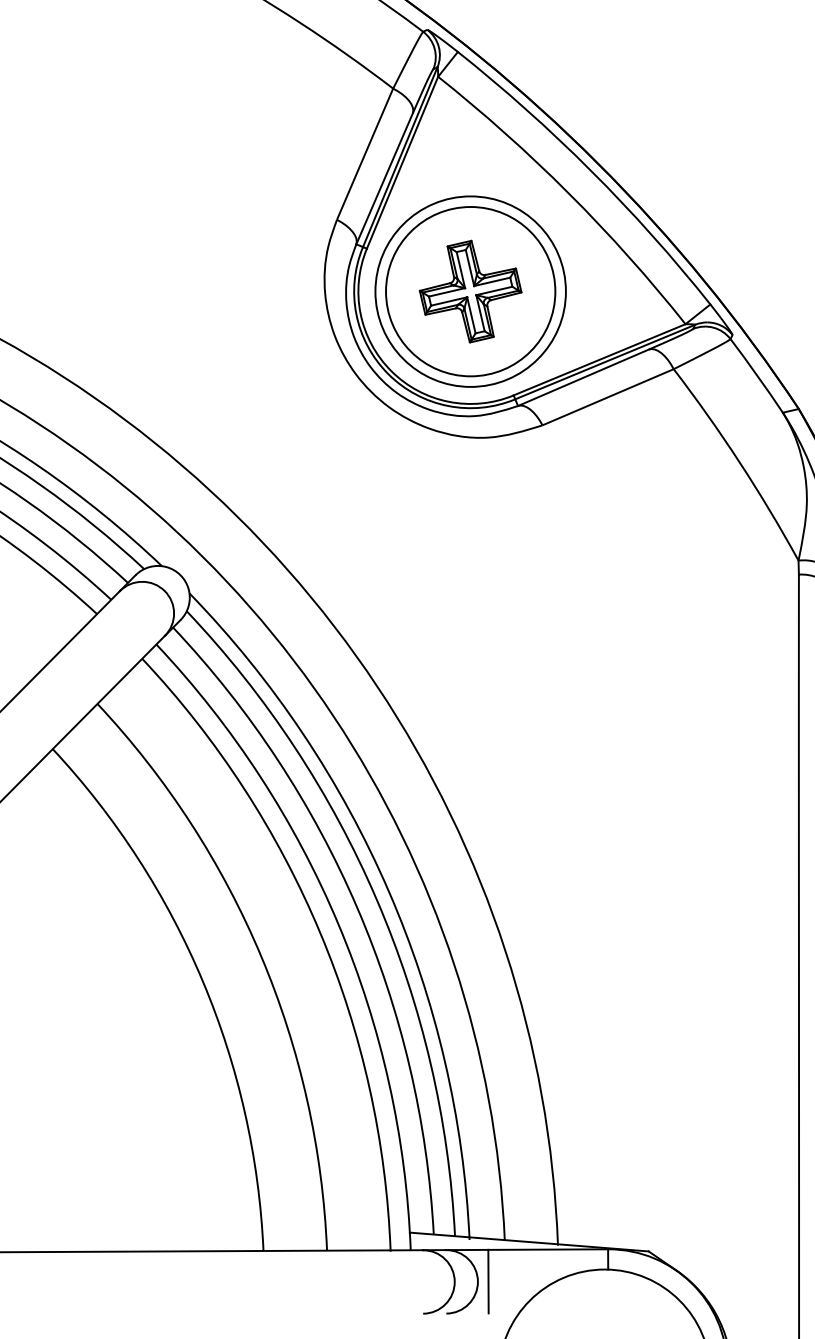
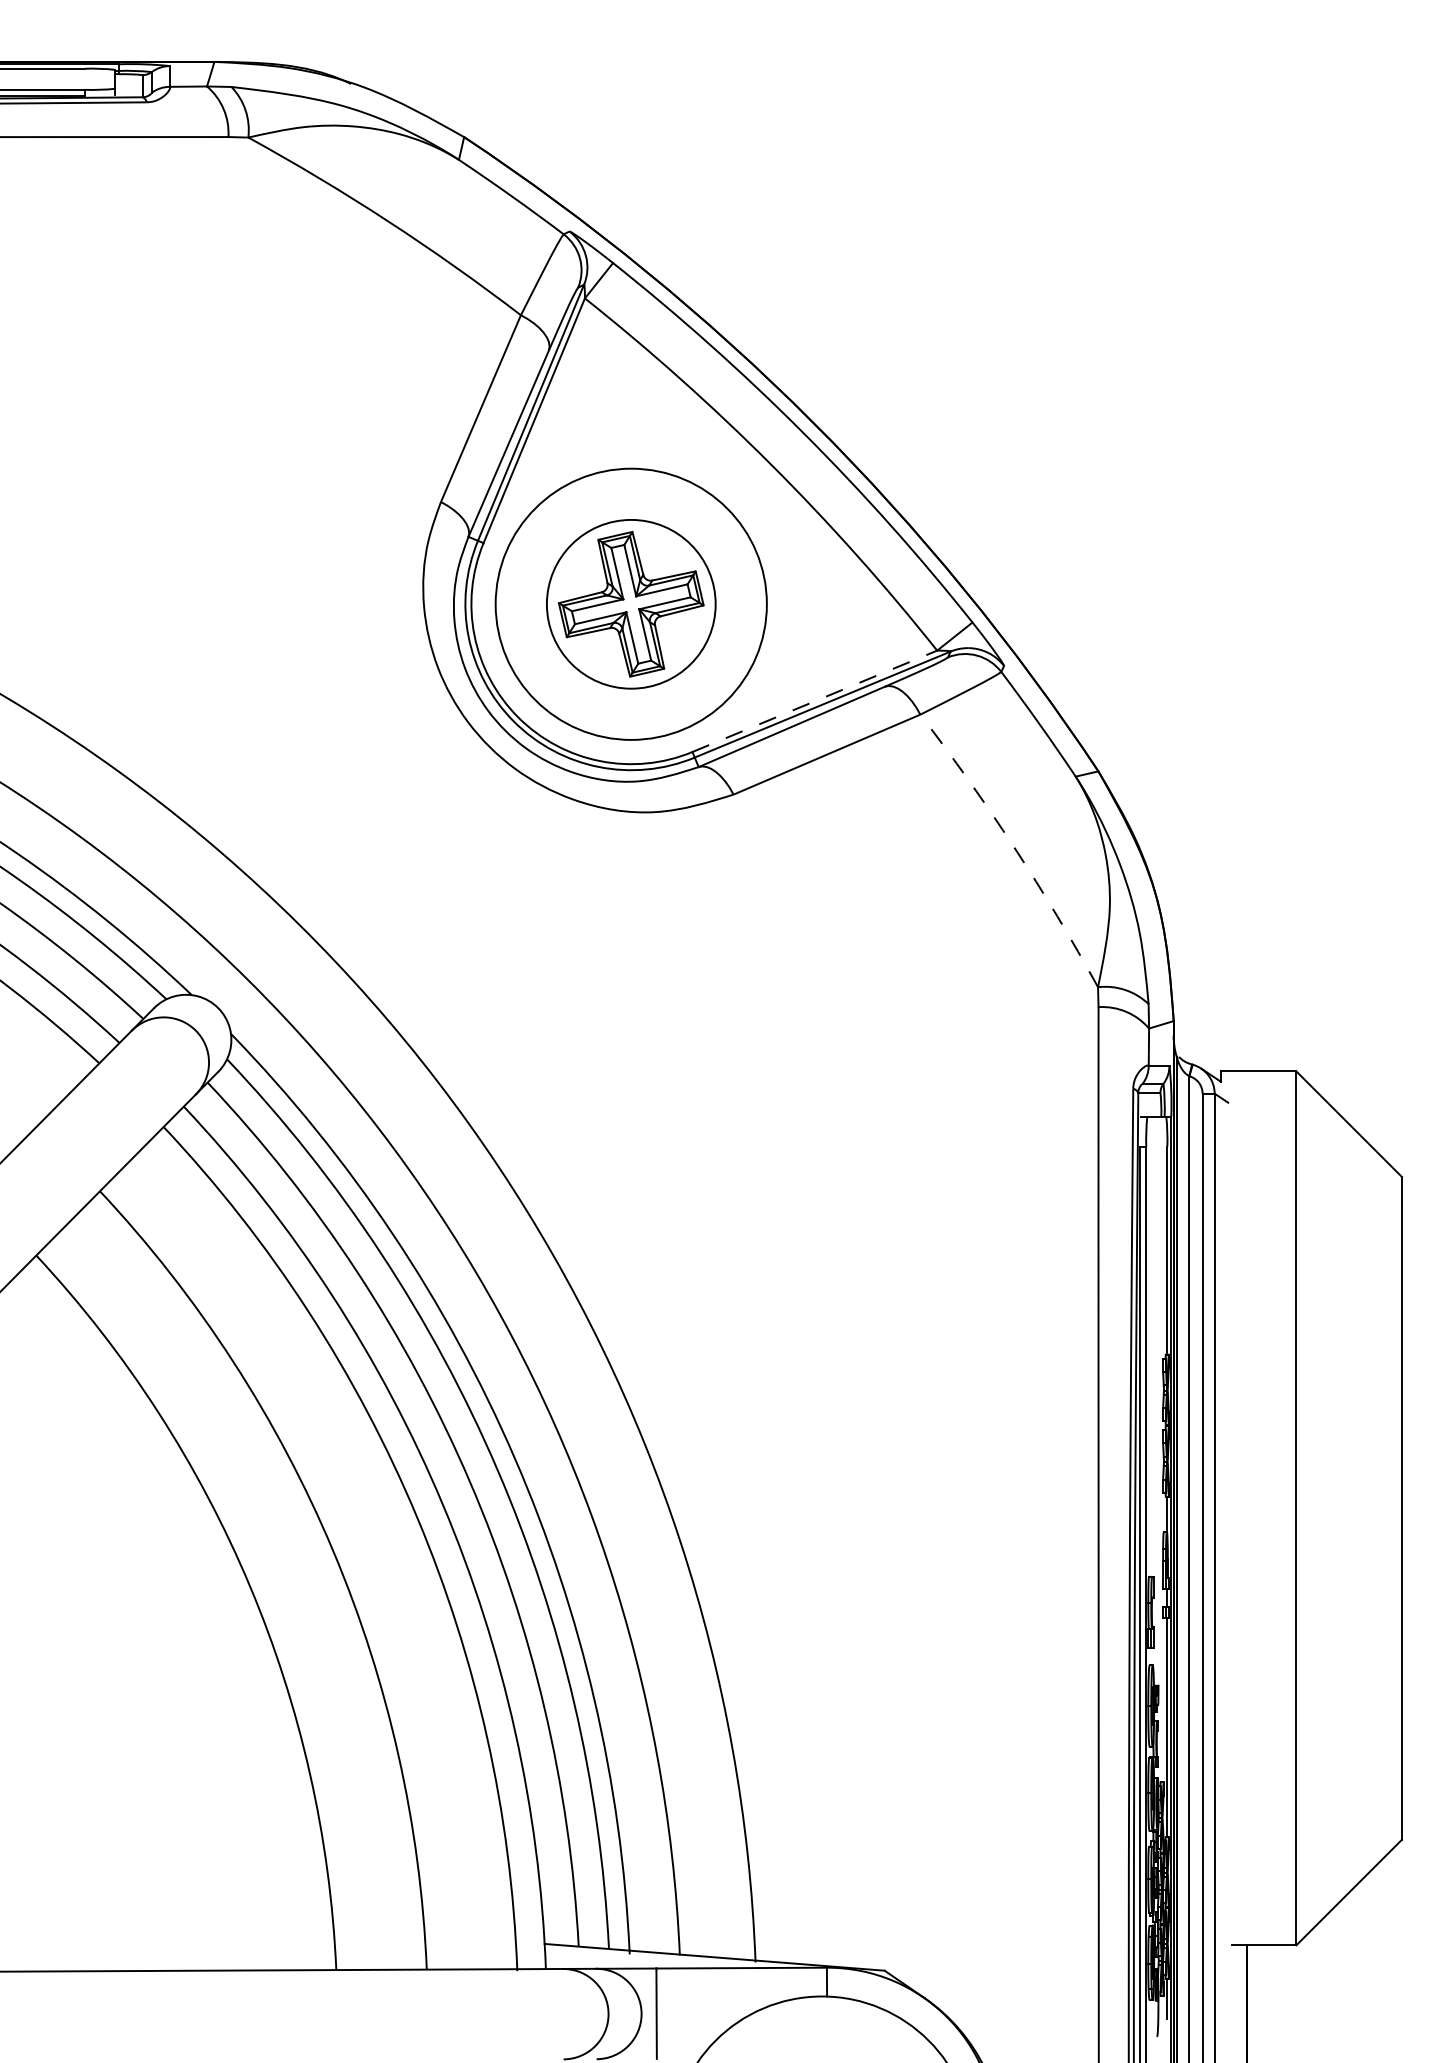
circle: (470, 291) -> (630, 603), size x0.7
line: (600, 359) -> (815, 701), solid -> dashed
arc: (739, 462) -> (1014, 847), solid -> dashed

